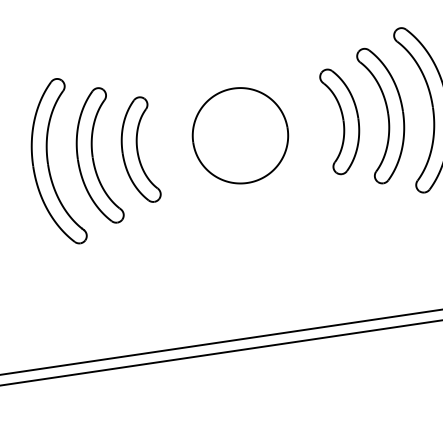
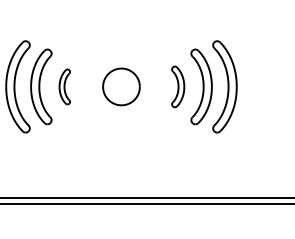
part: (341, 120) -> (177, 86), size x0.7
part: (240, 135) -> (121, 86), size x0.7
part: (137, 150) -> (64, 86), size x0.6

